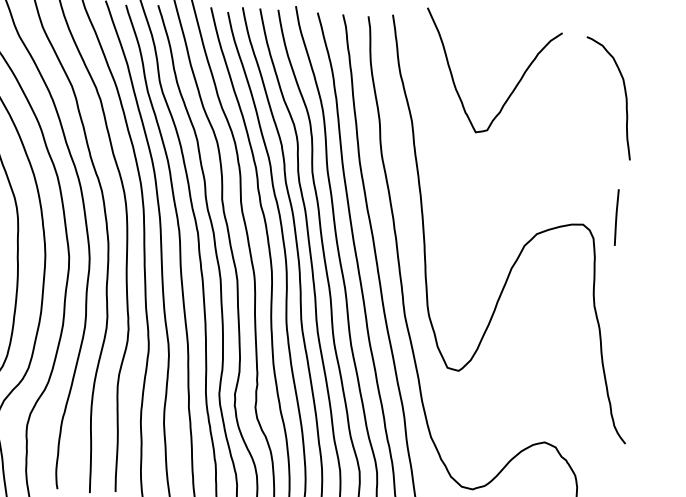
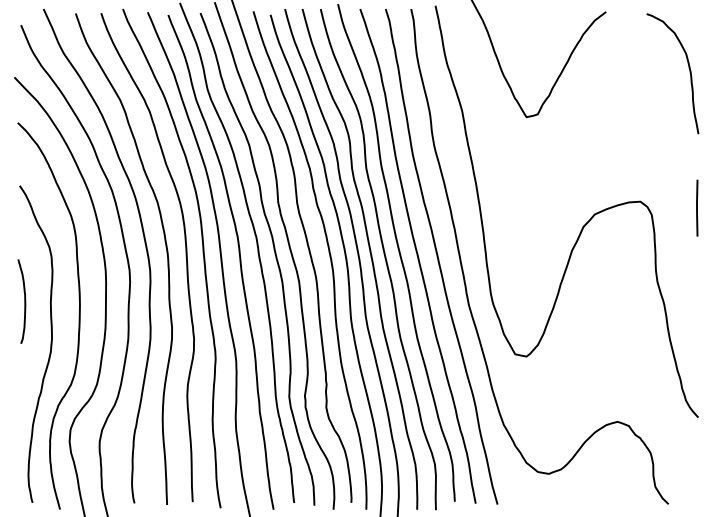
curve: (624, 94) -> (688, 68), moved
line: (616, 216) -> (697, 207), moved

